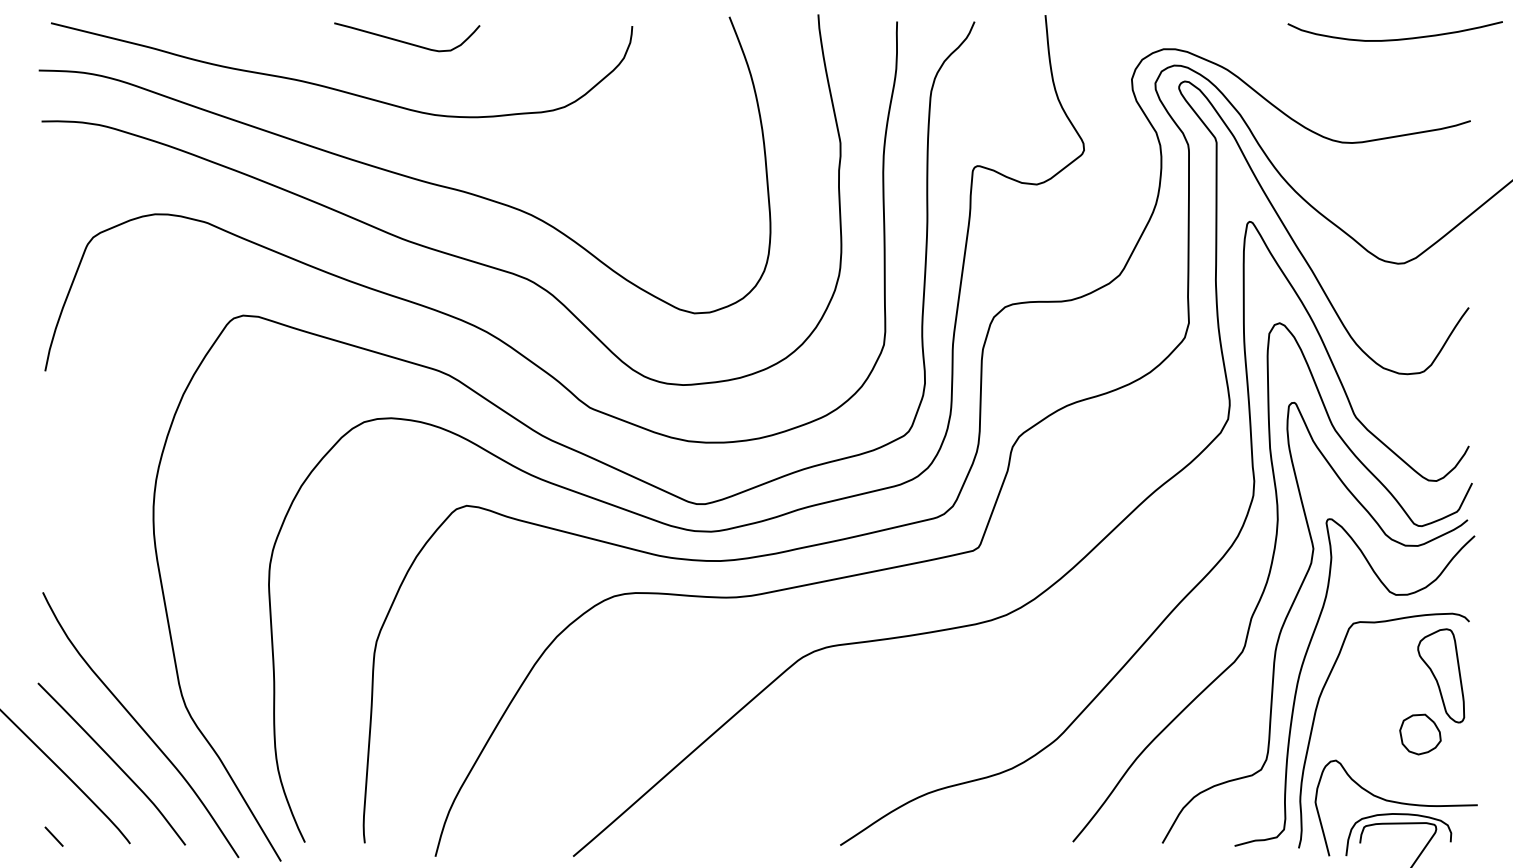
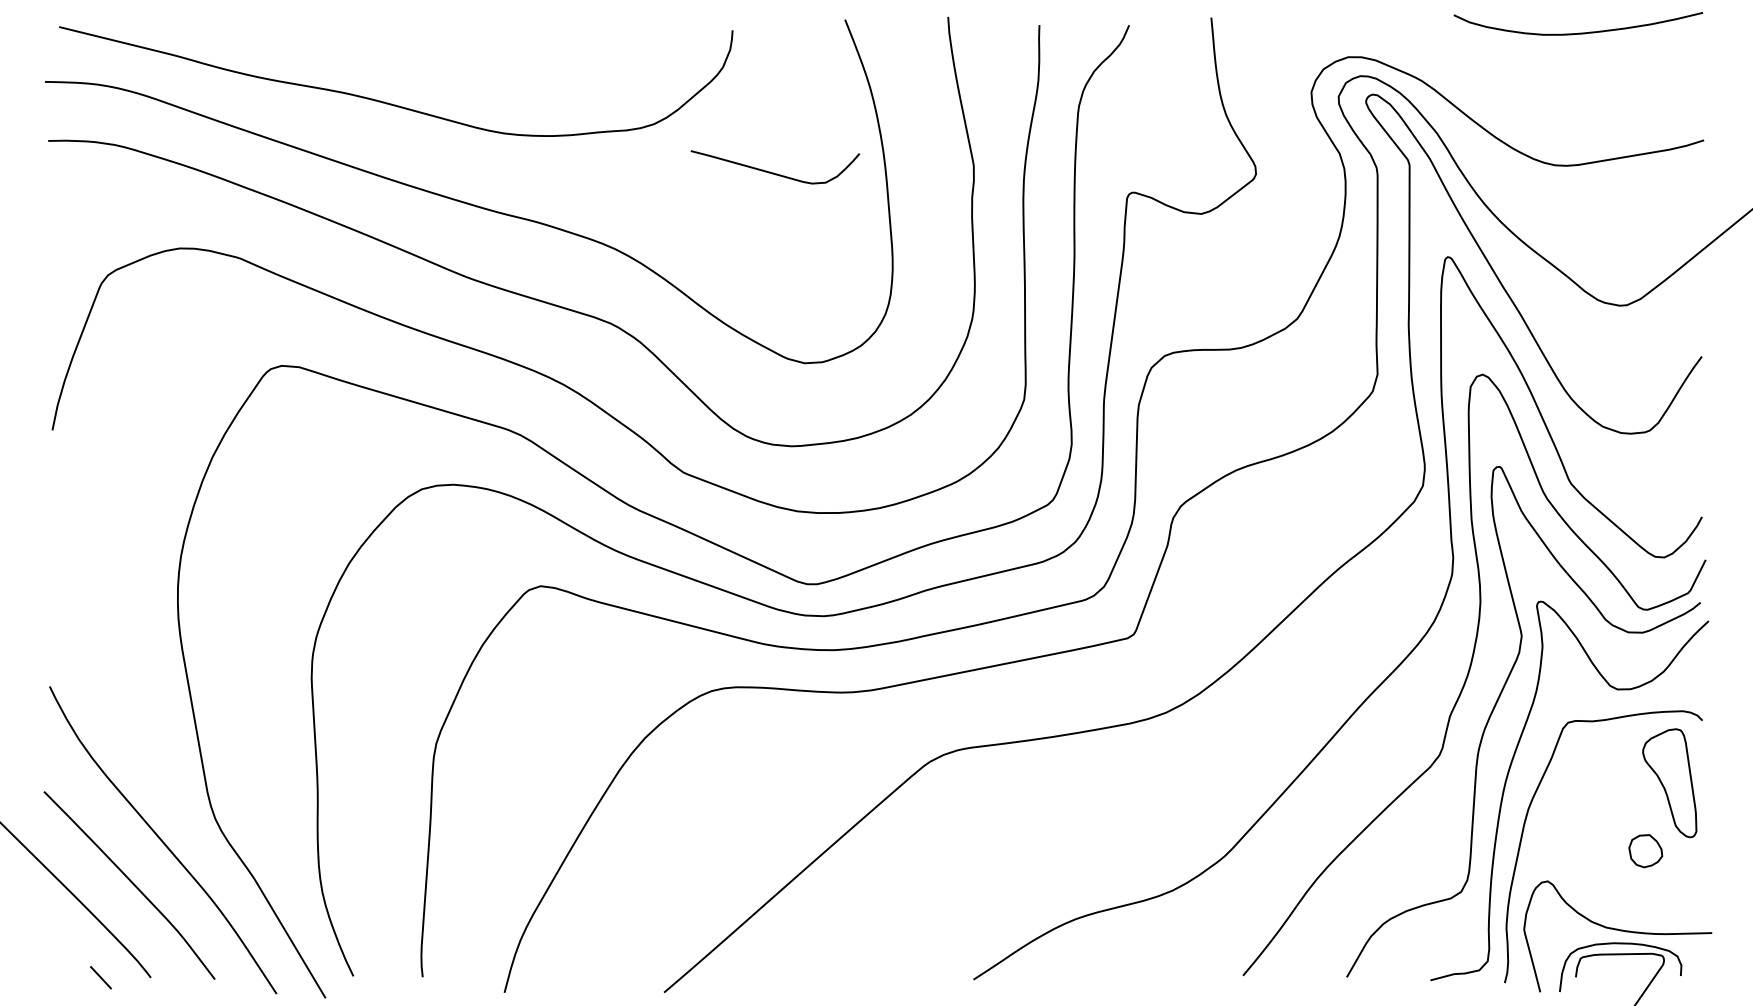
curve: (1394, 39) -> (1577, 33), moved
curve: (405, 41) -> (773, 172), moved
part: (1420, 734) -> (1645, 851), size x0.7
line: (53, 836) -> (100, 977), moved

